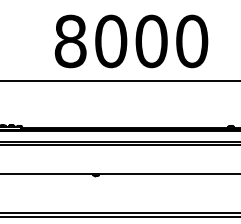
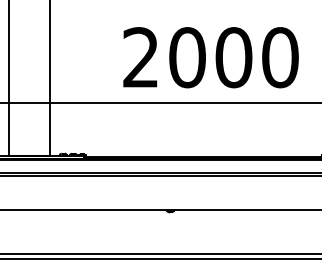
text: (71, 41) -> (141, 57), 8000 -> 2000

